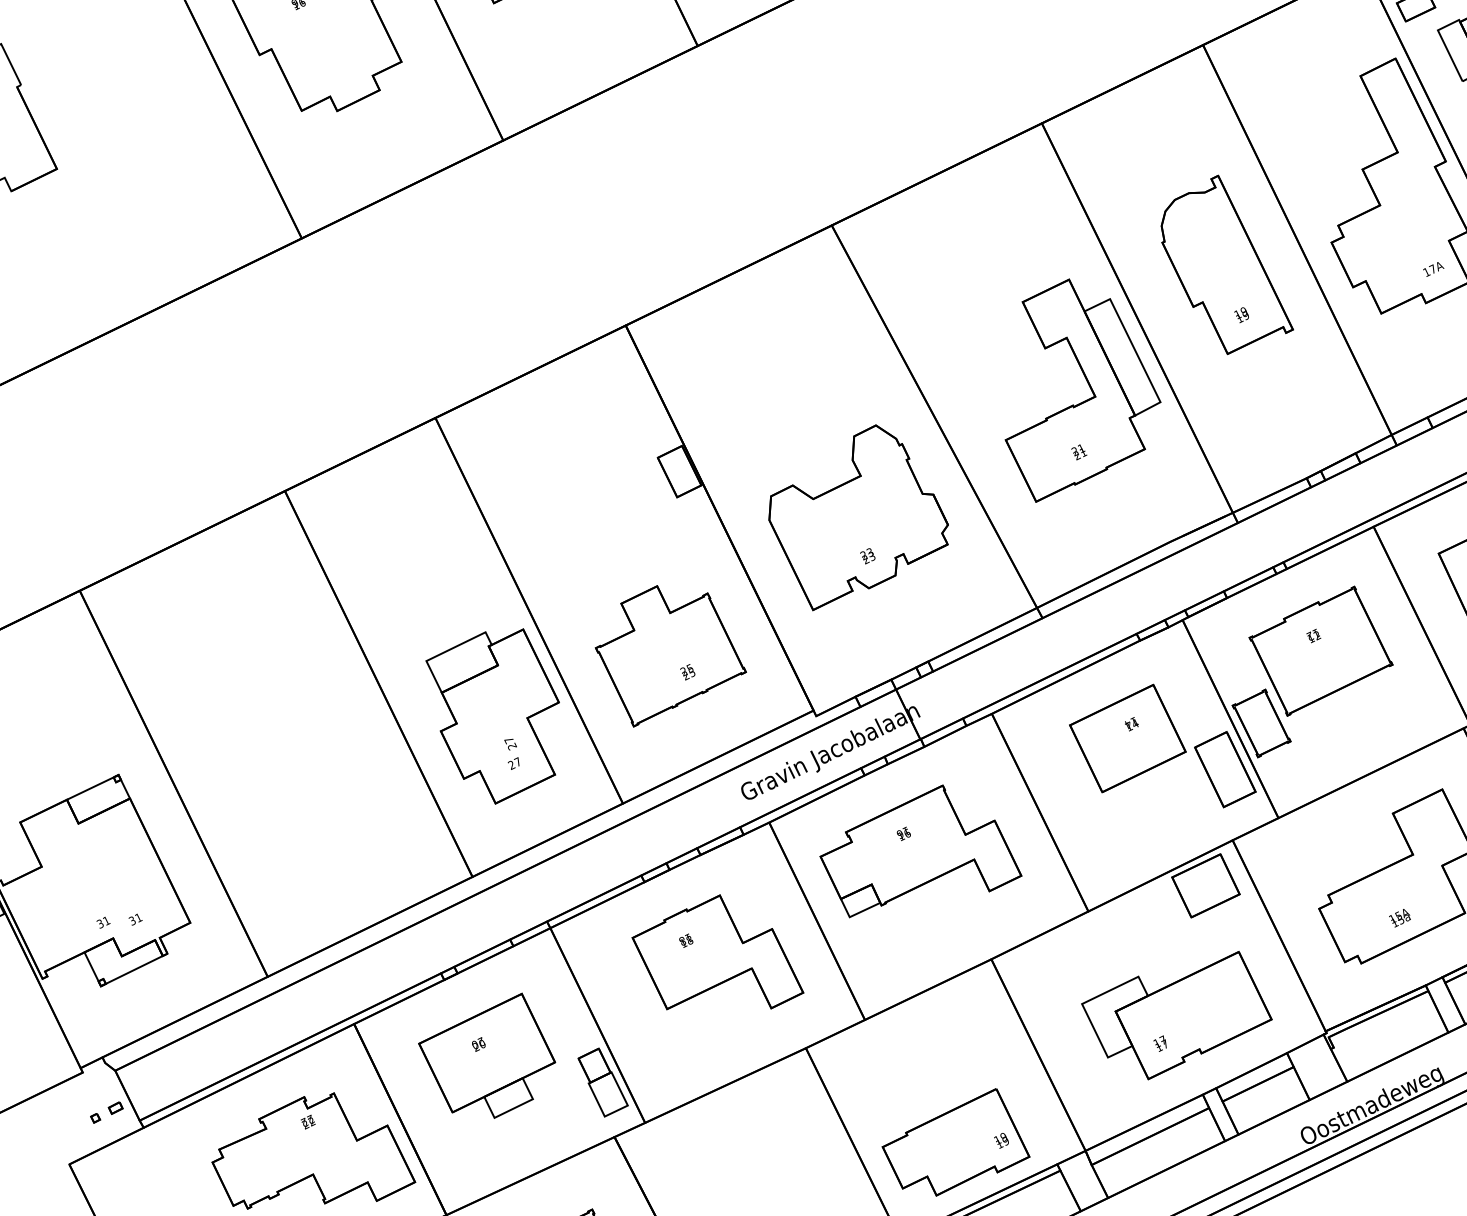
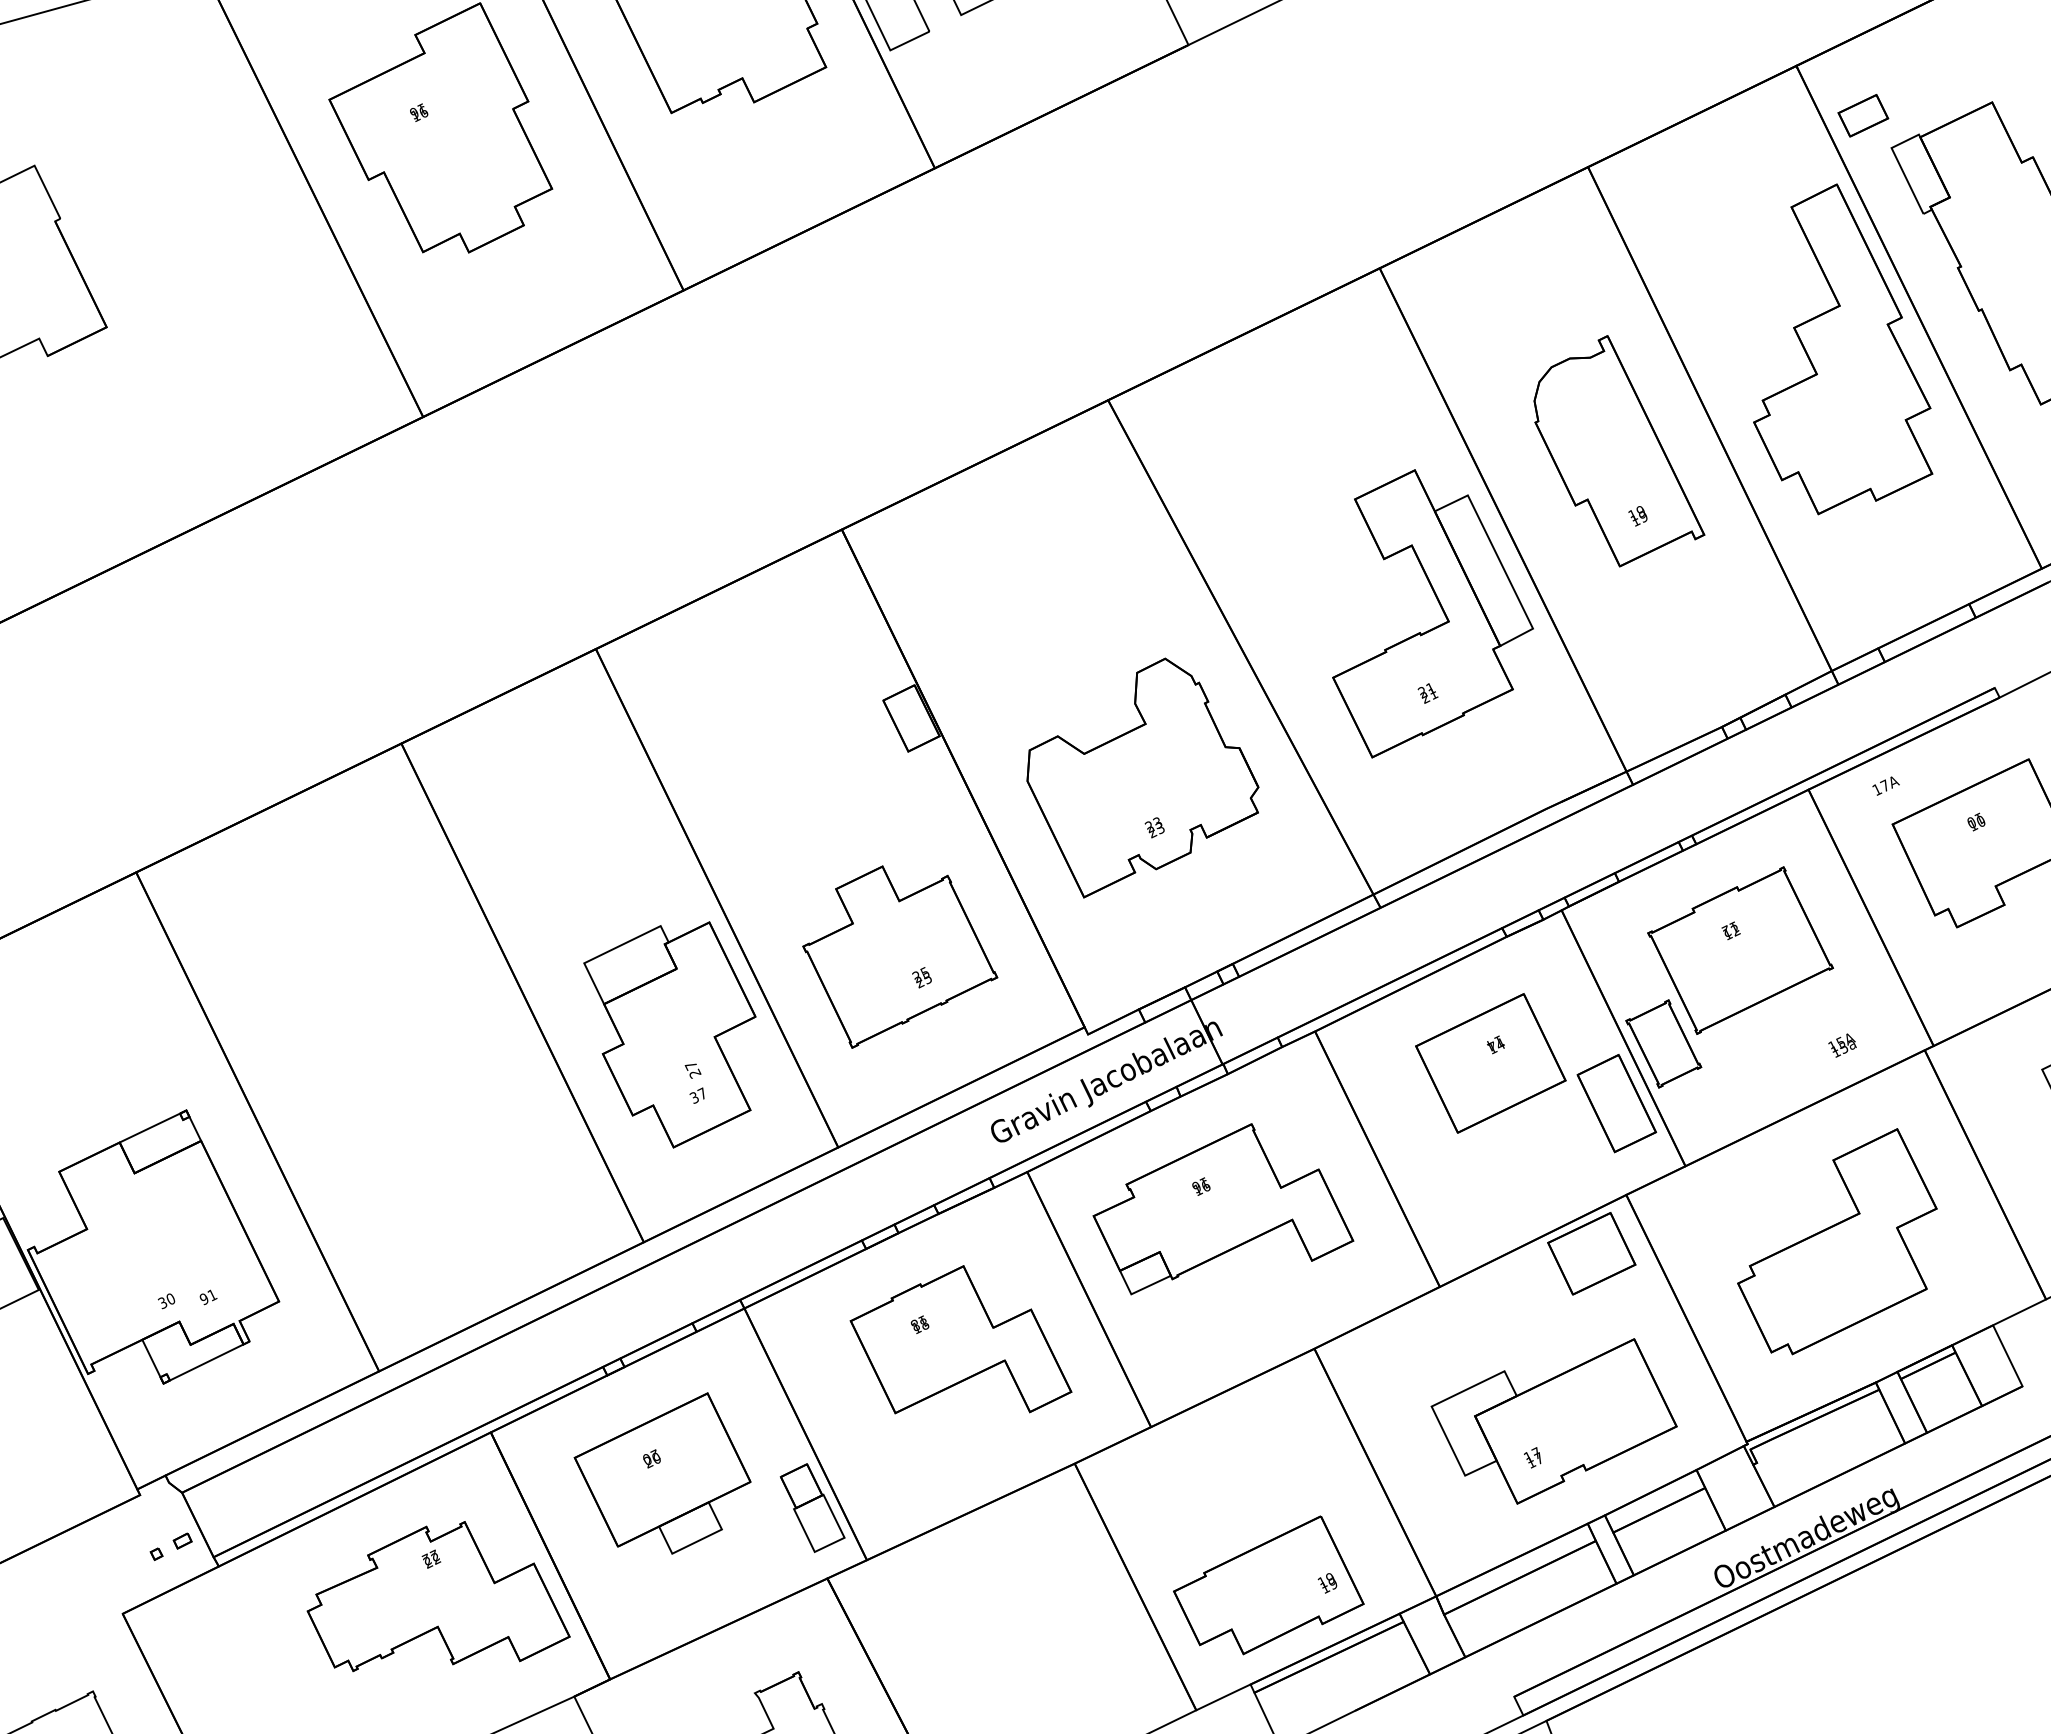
text: (1433, 268) -> (1885, 785), moved
text: (511, 764) -> (694, 1097), 27 -> 37
text: (1399, 918) -> (1842, 1045), moved
text: (106, 921) -> (170, 1299), 31 -> 30
text: (131, 921) -> (203, 1299), 31 -> 91

